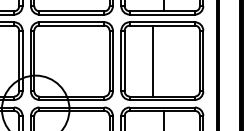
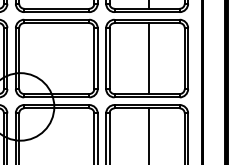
line: (152, 60) -> (148, 58), moved

